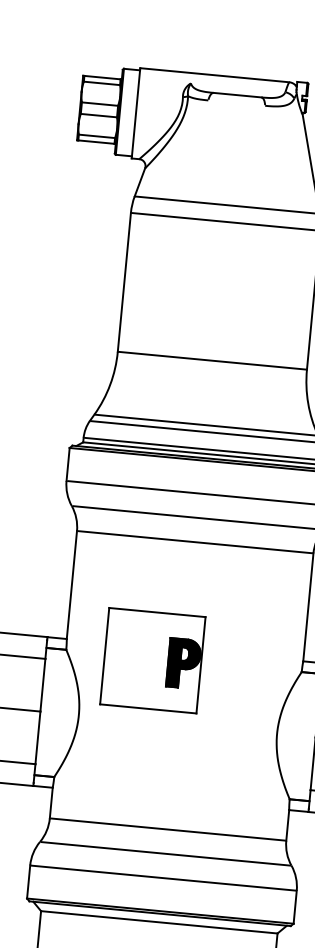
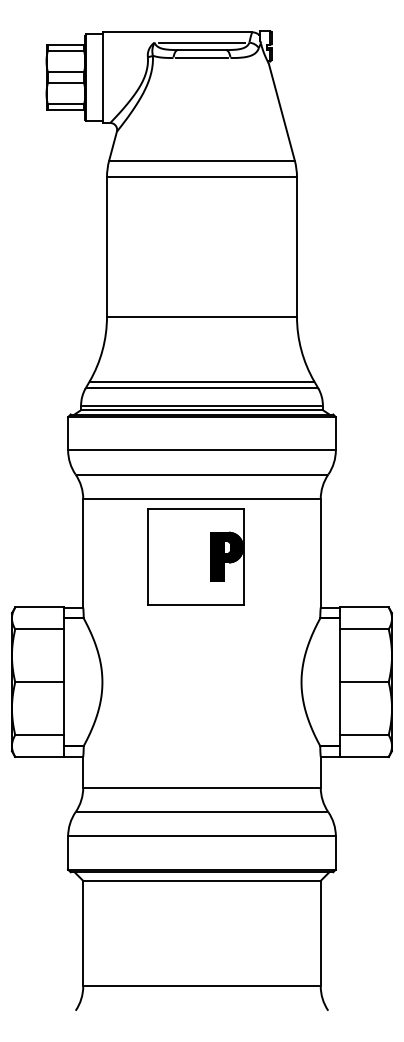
line: (237, 87) -> (201, 42), added
line: (236, 103) -> (201, 58), added
part: (152, 660) -> (195, 556), moved

